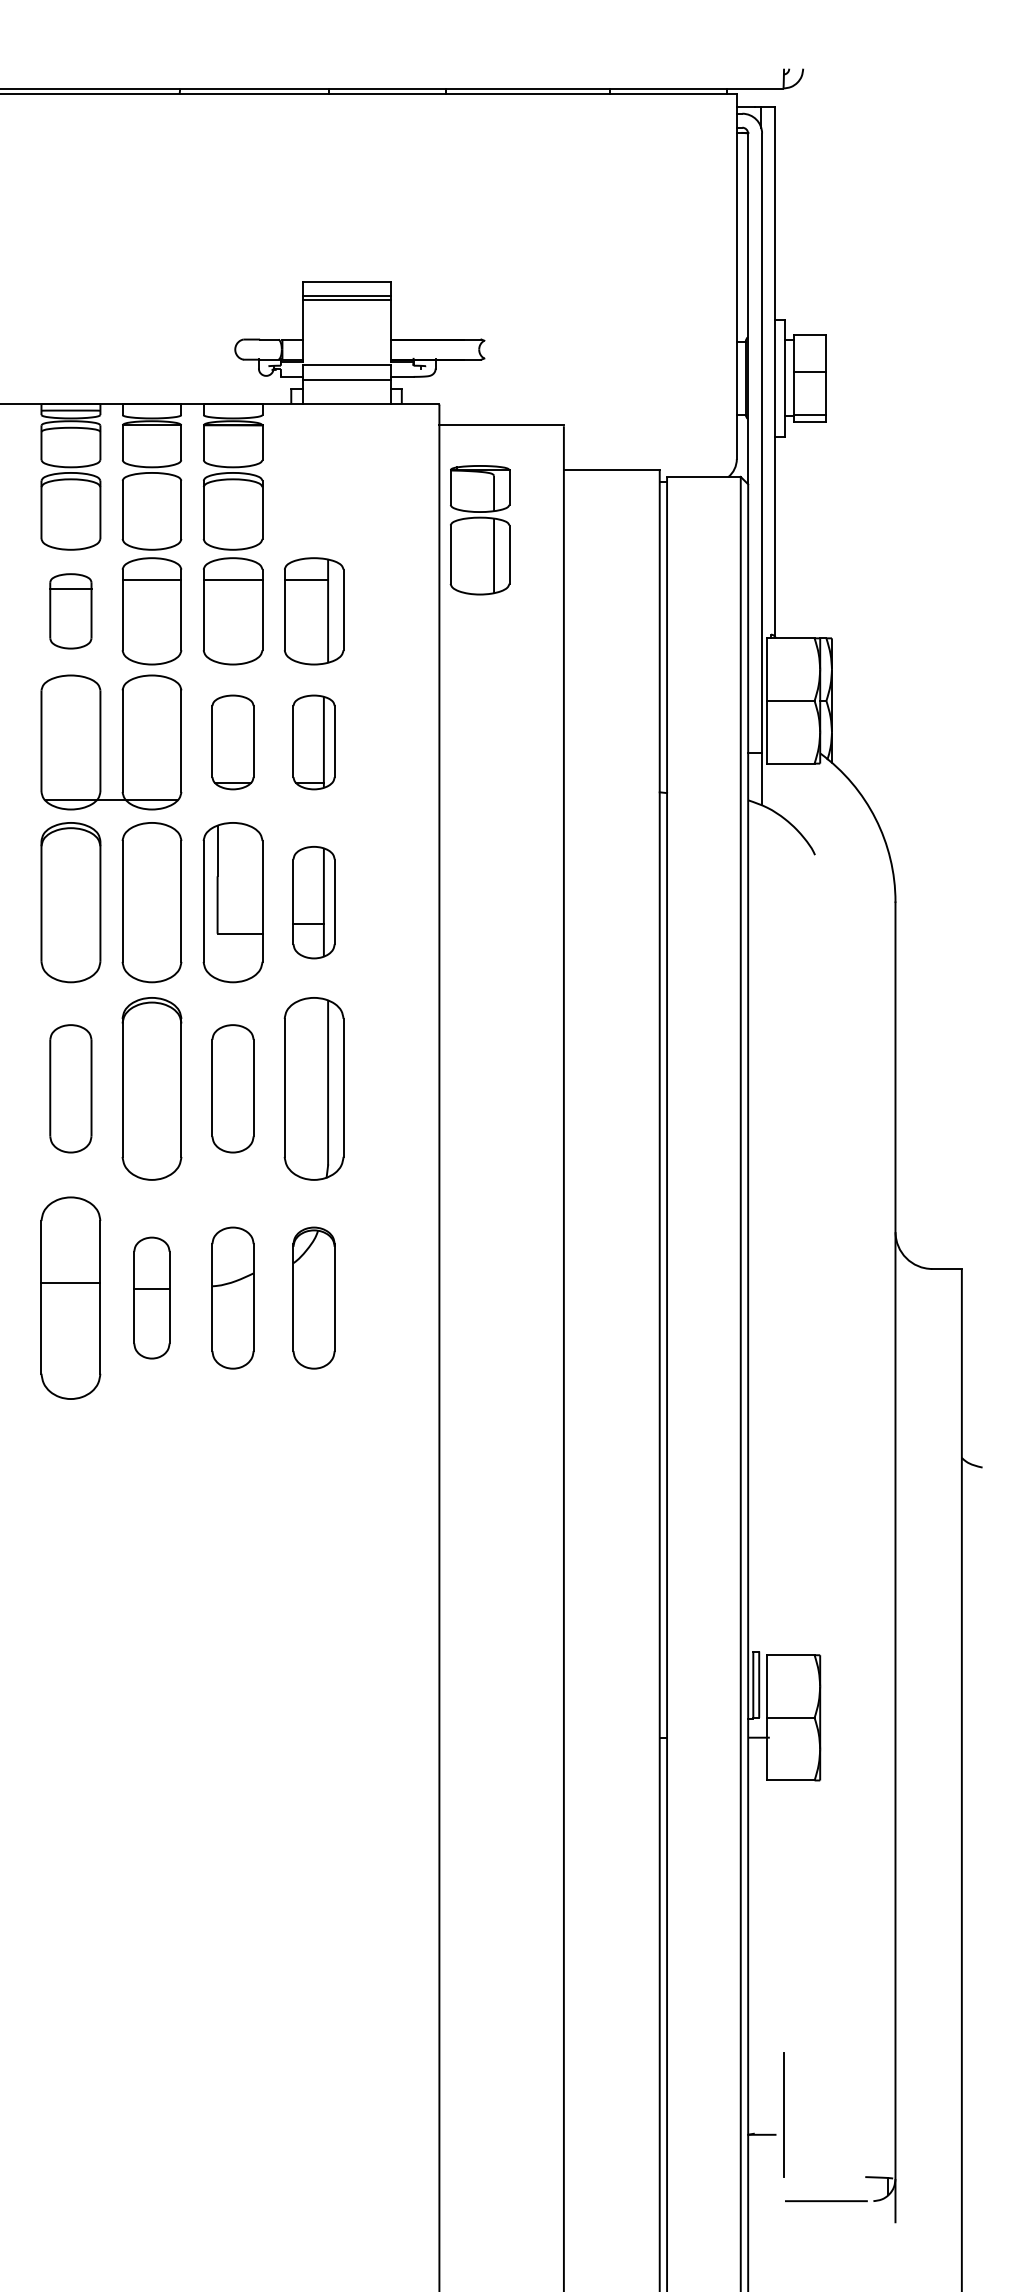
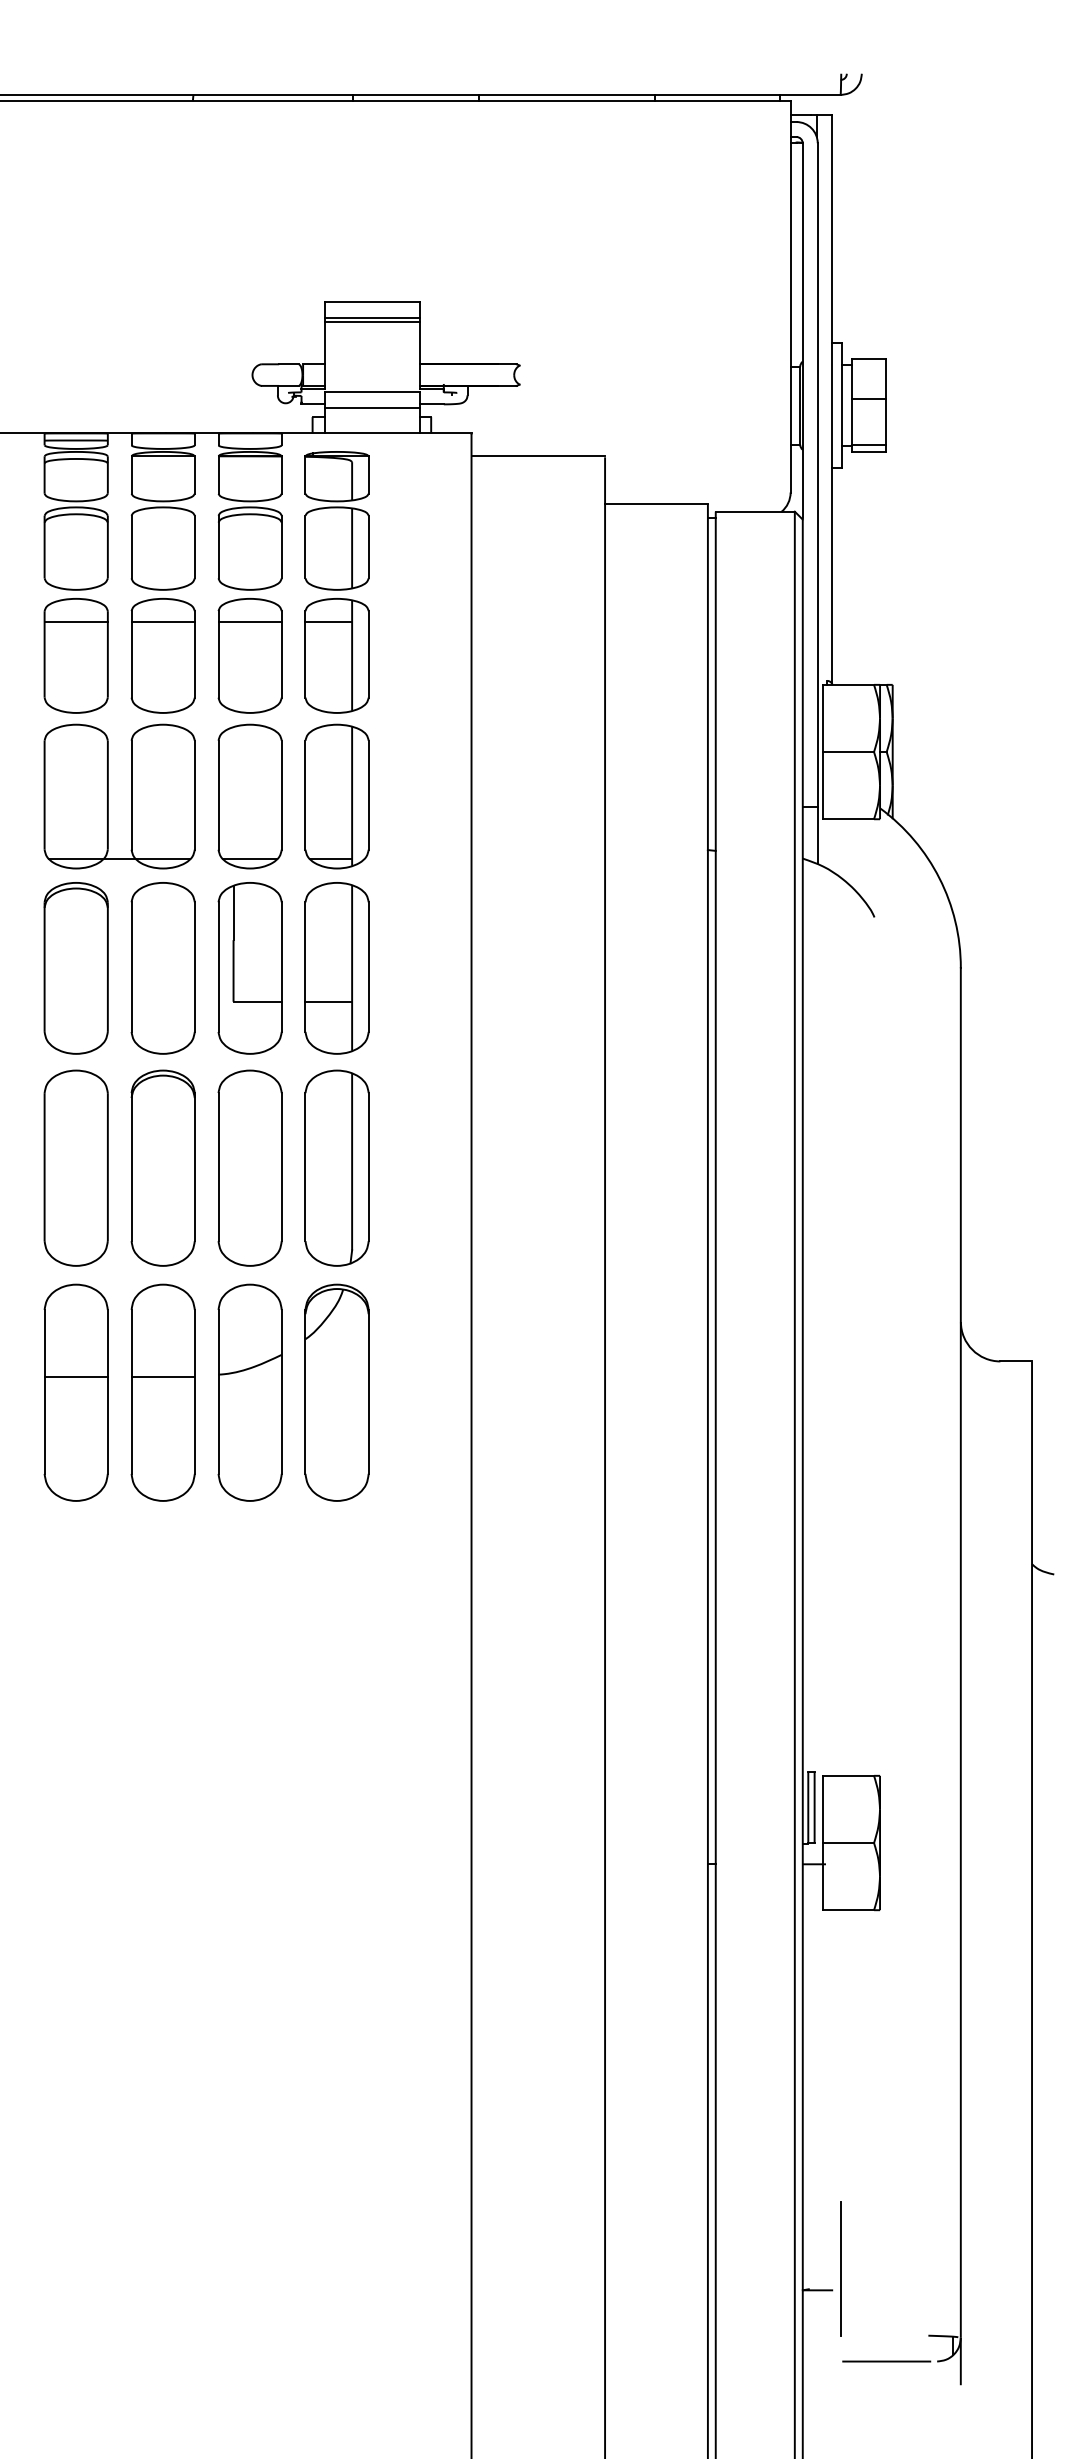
part: (479, 529) -> (336, 520), moved
part: (70, 610) -> (75, 655), size x1.43
part: (232, 742) -> (249, 796), size x1.43
part: (313, 742) -> (336, 796), size x1.43
part: (313, 902) -> (336, 968), size x1.43
part: (70, 1088) -> (75, 1167), size x1.43
part: (232, 1088) -> (249, 1167), size x1.43
part: (151, 1297) -> (162, 1392), size x1.67
part: (232, 1297) -> (249, 1392), size x1.43
part: (313, 1297) -> (336, 1392), size x1.43

